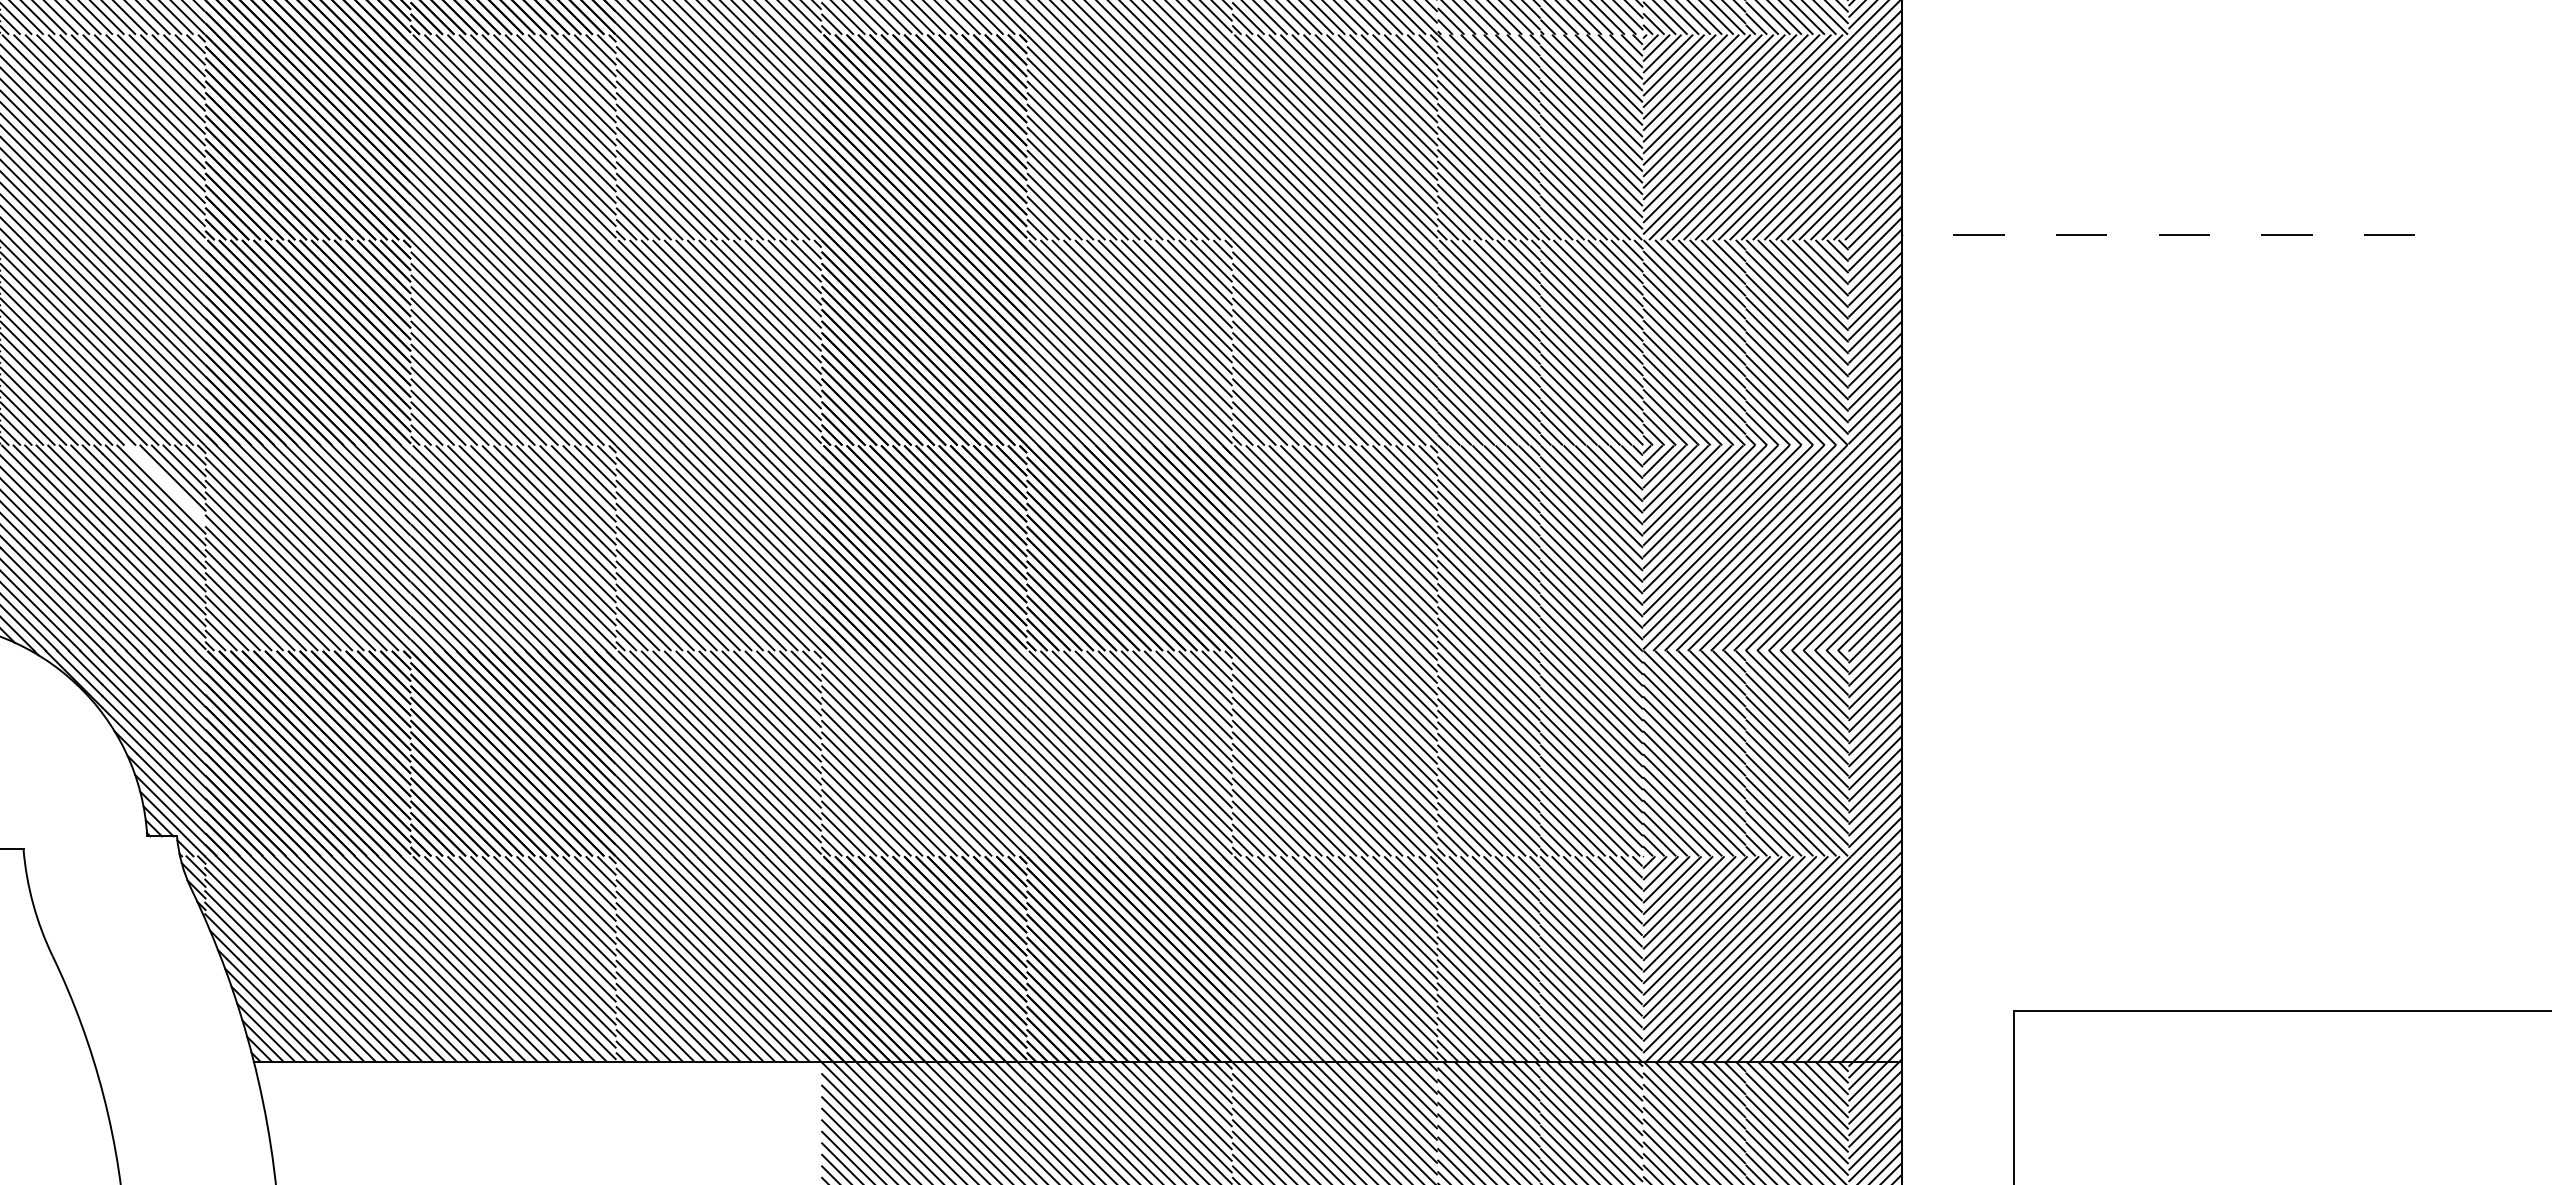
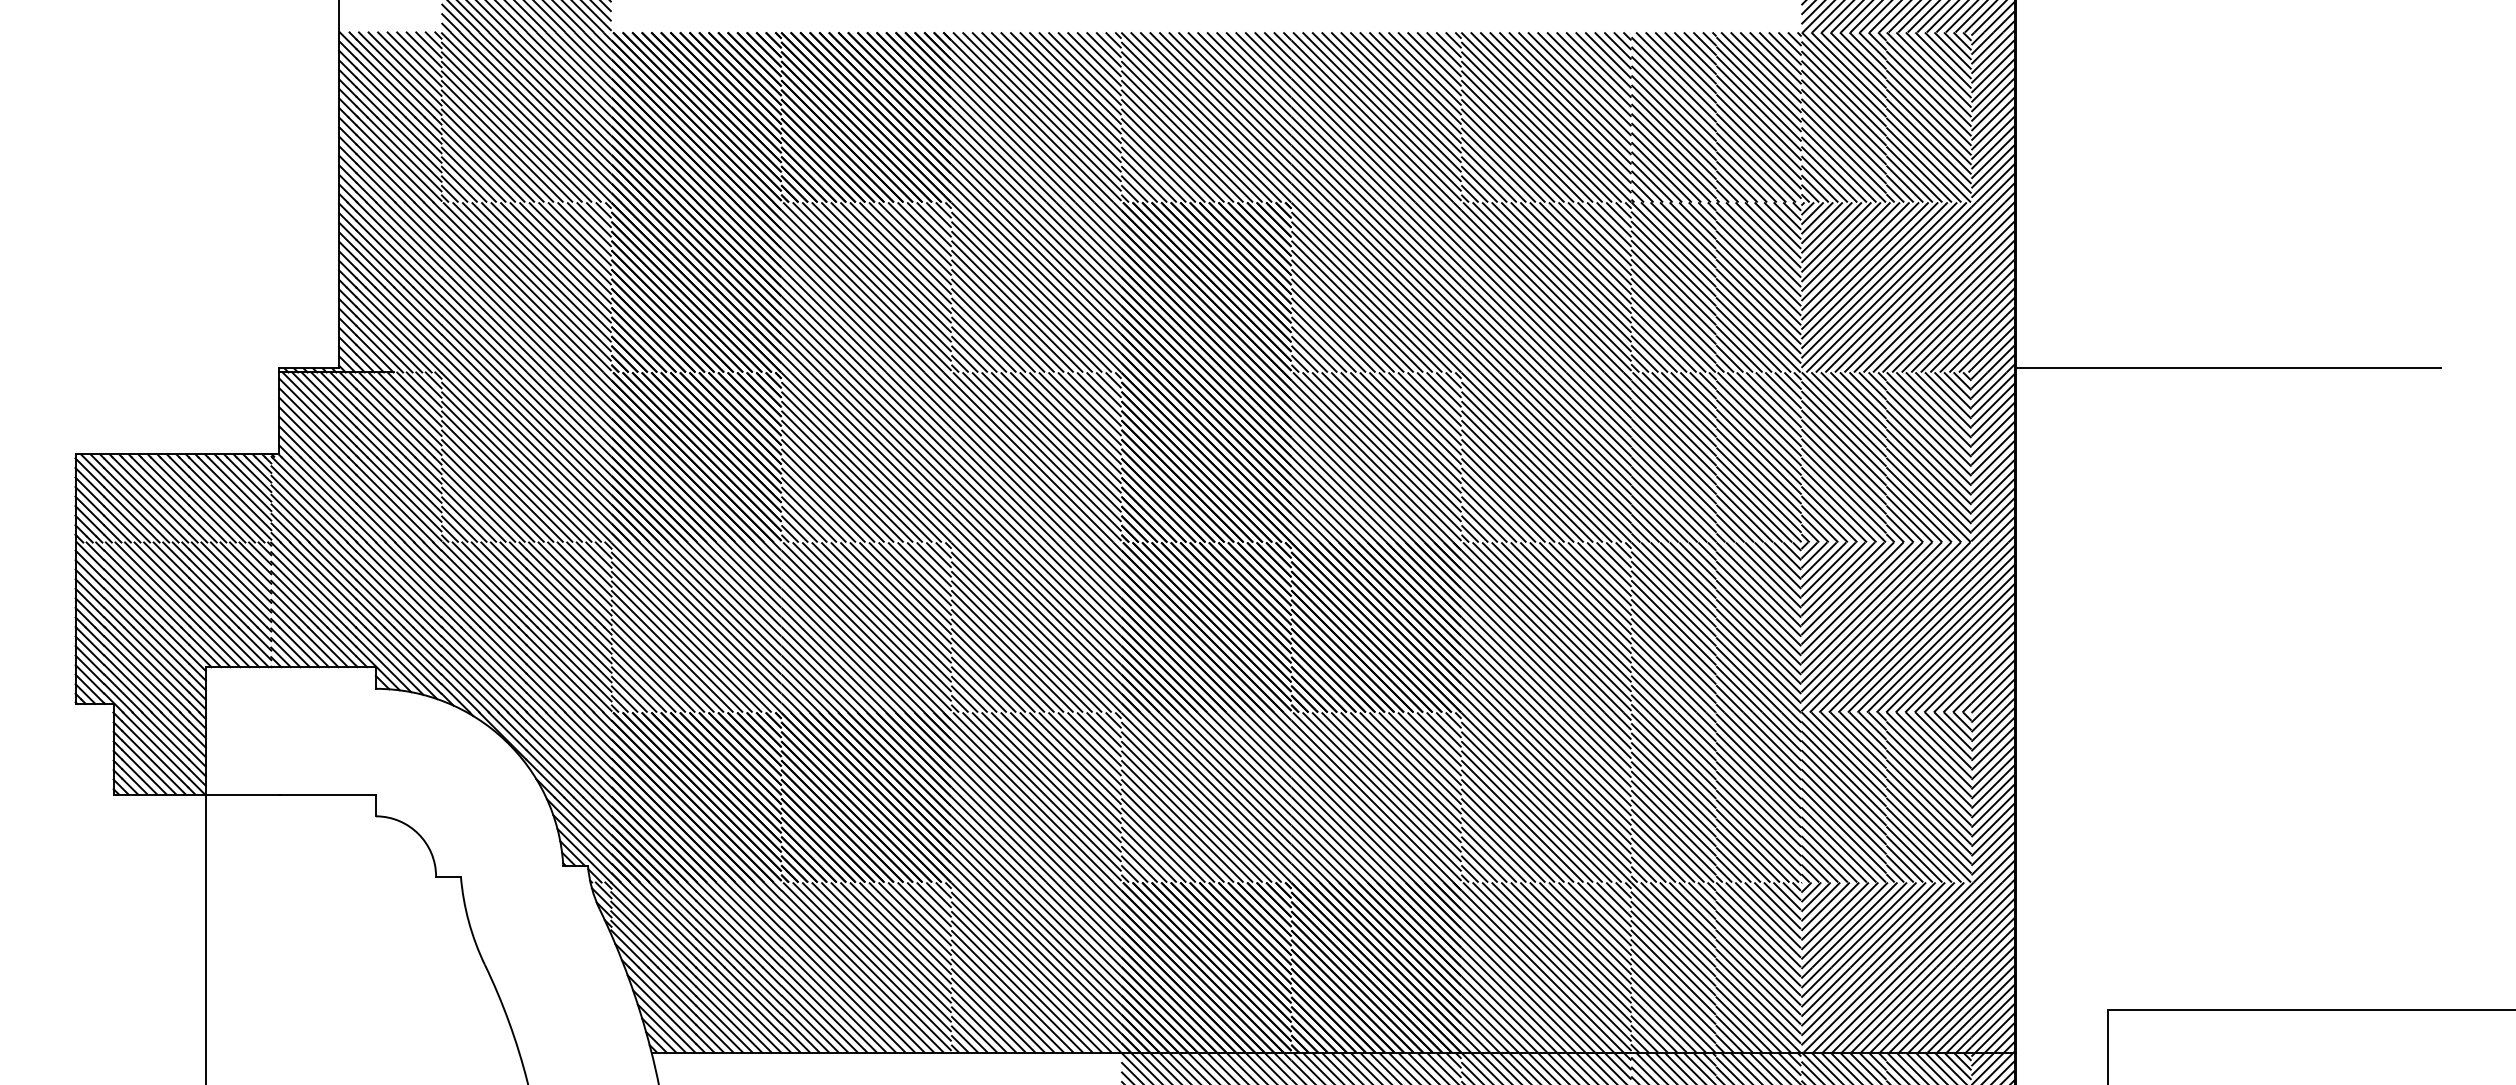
line: (2159, 235) -> (2228, 368), dashed -> solid
line: (166, 483) -> (579, 573), added

